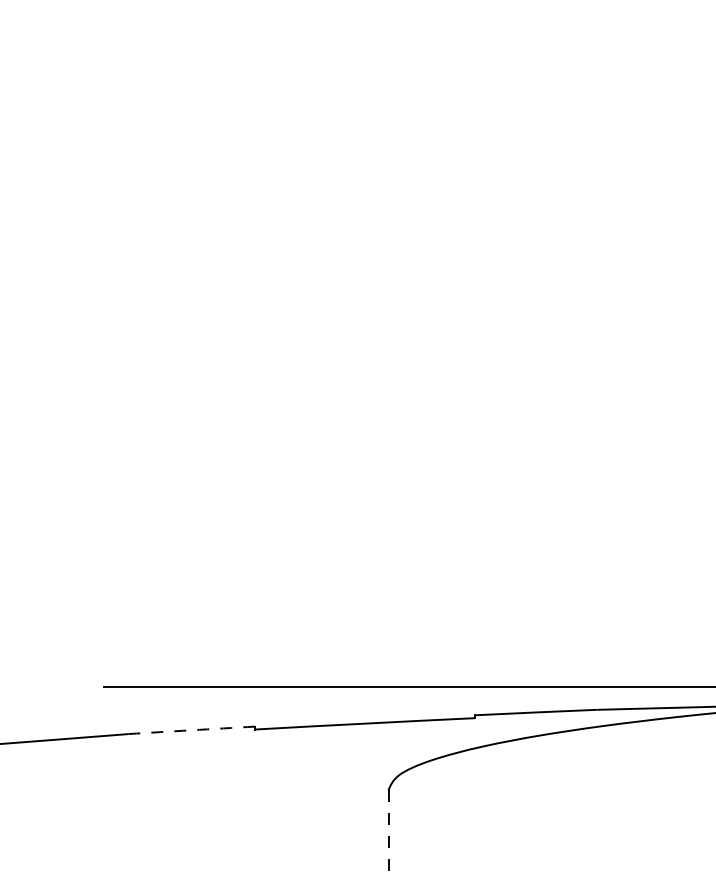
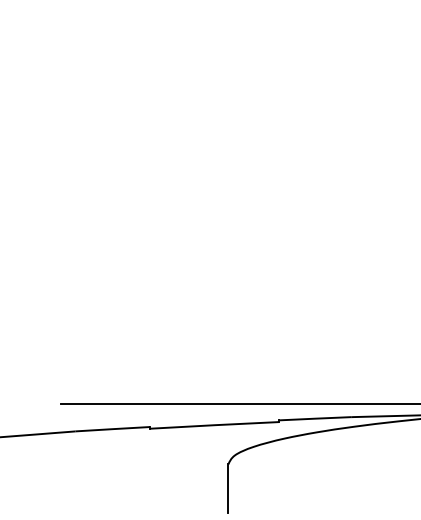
arc: (191, 730) -> (112, 429), dashed -> solid
line: (388, 832) -> (228, 489), dashed -> solid

